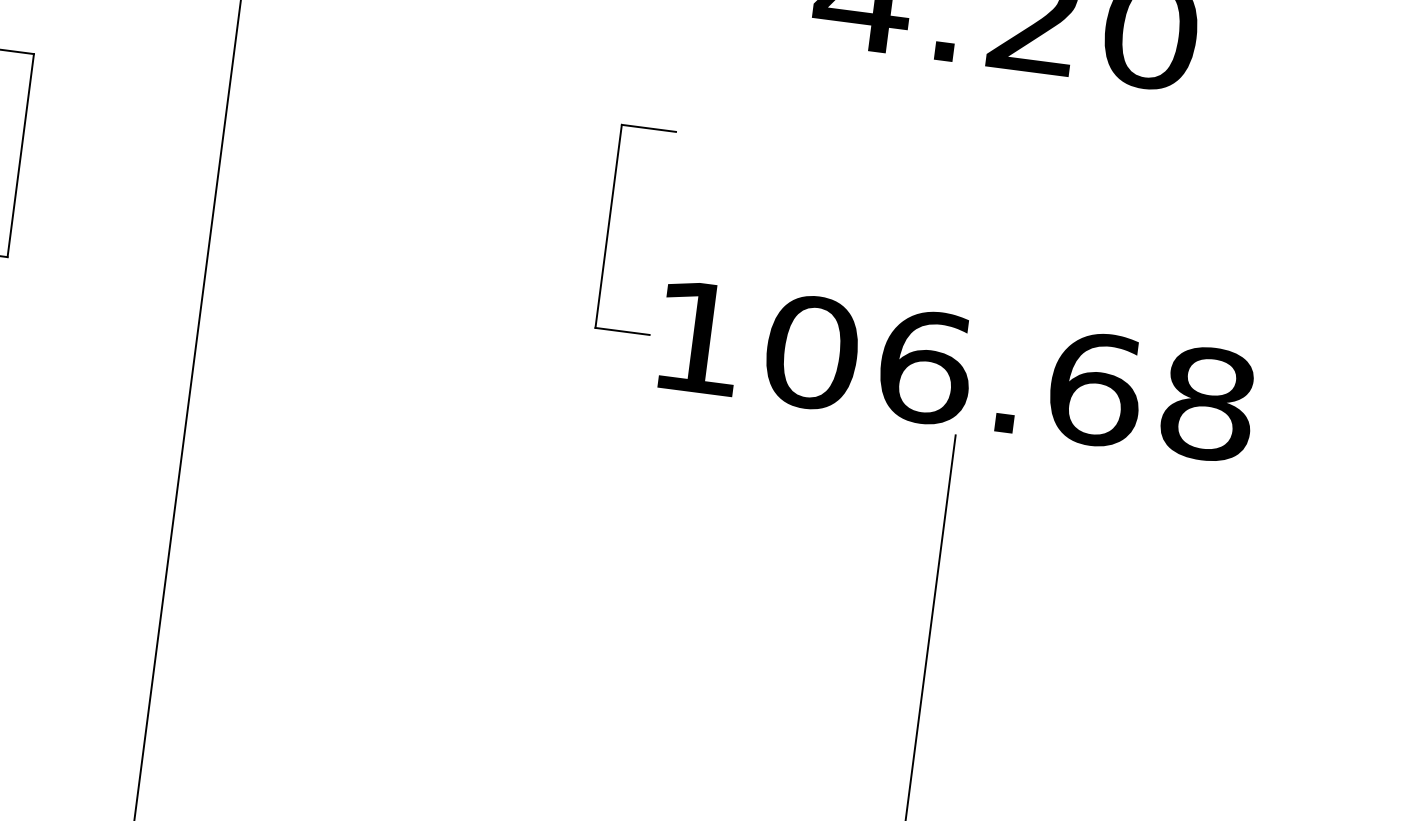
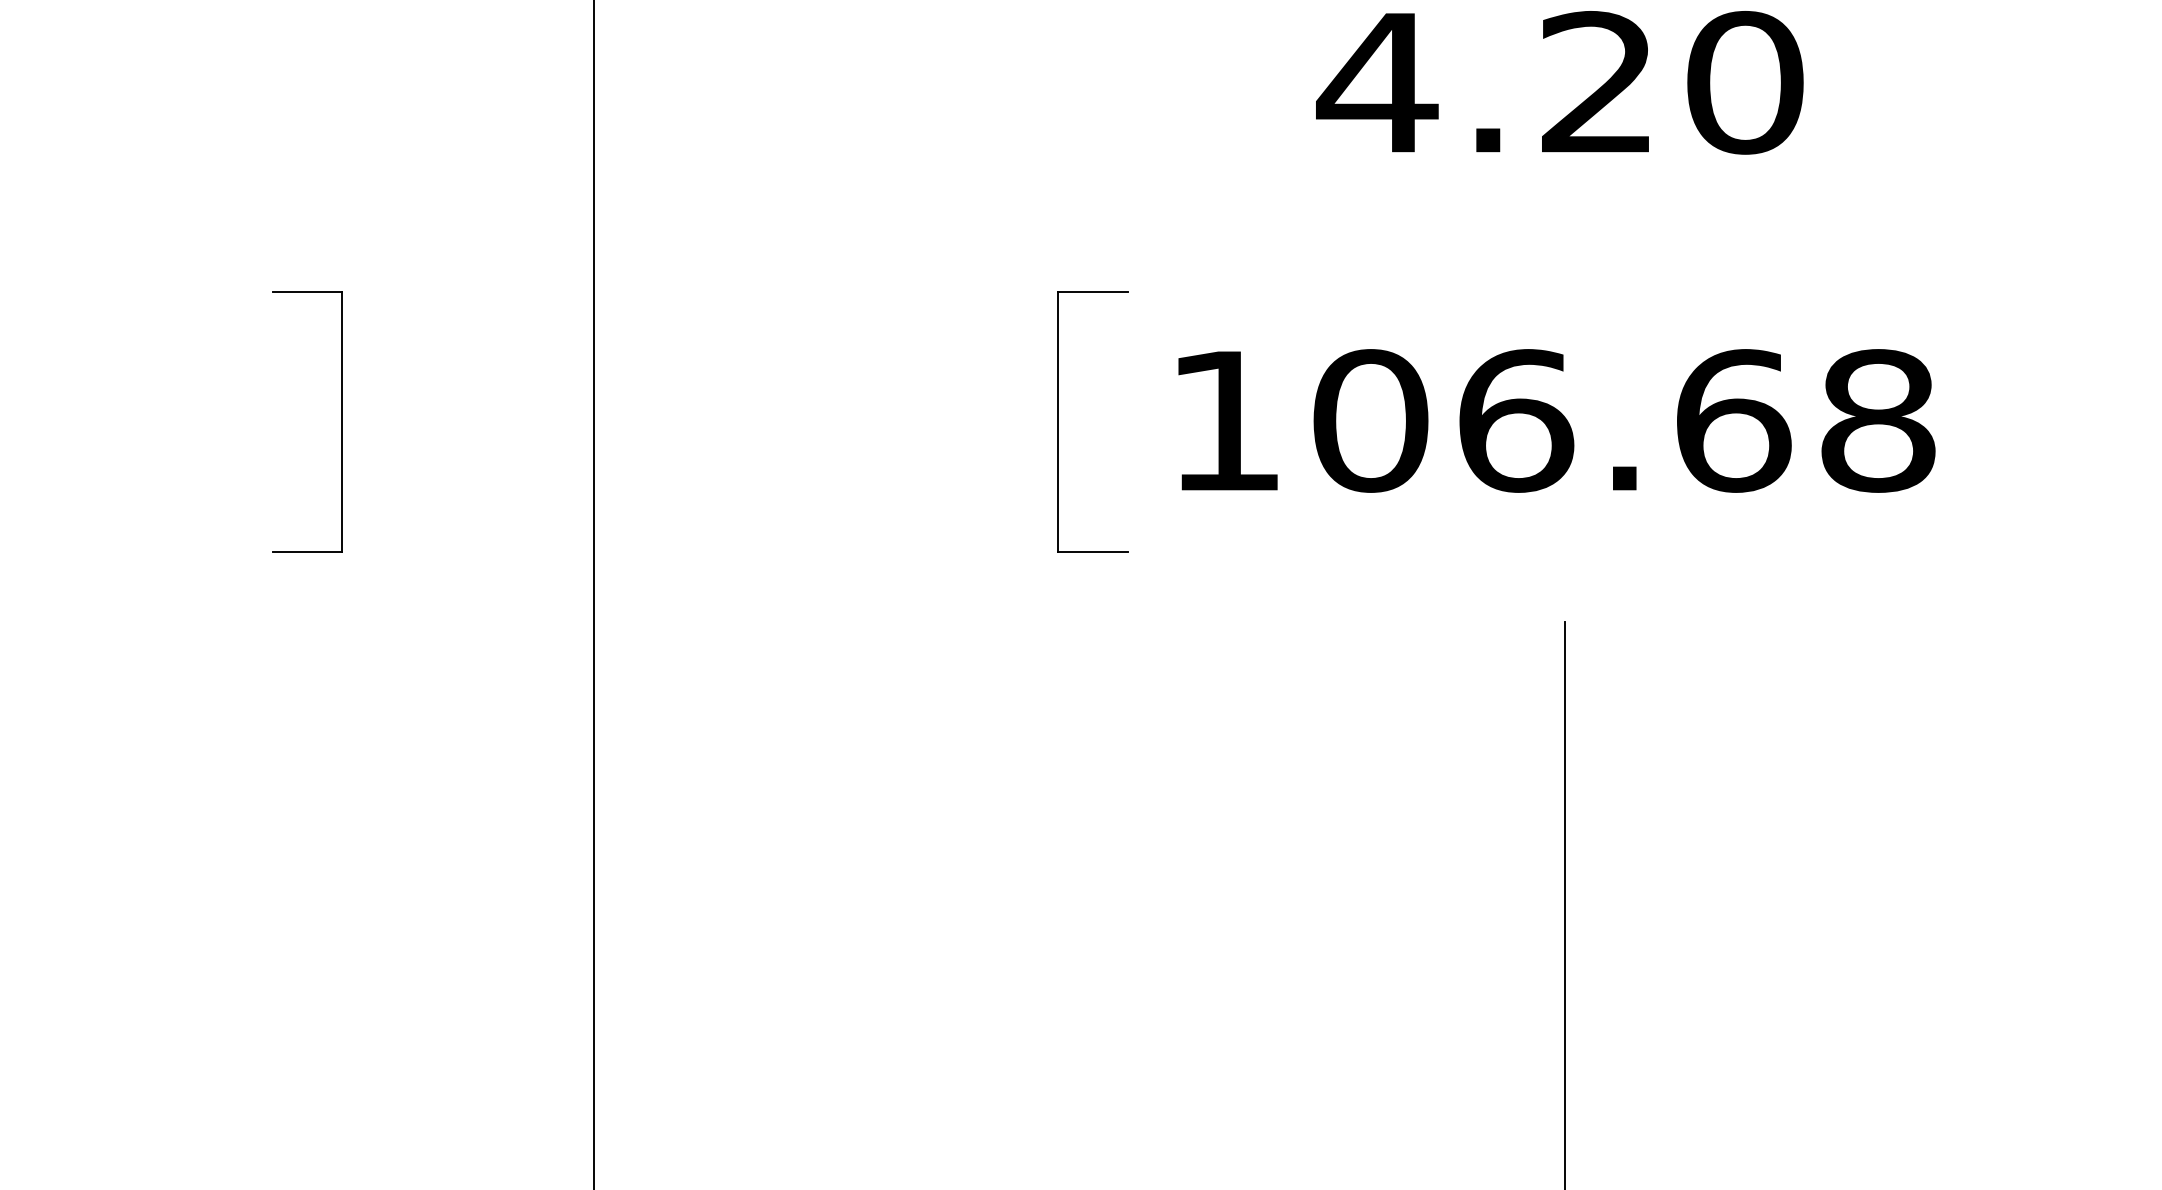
part: (608, 225) -> (1058, 421), moved
text: (957, 371) -> (1556, 420), moved

